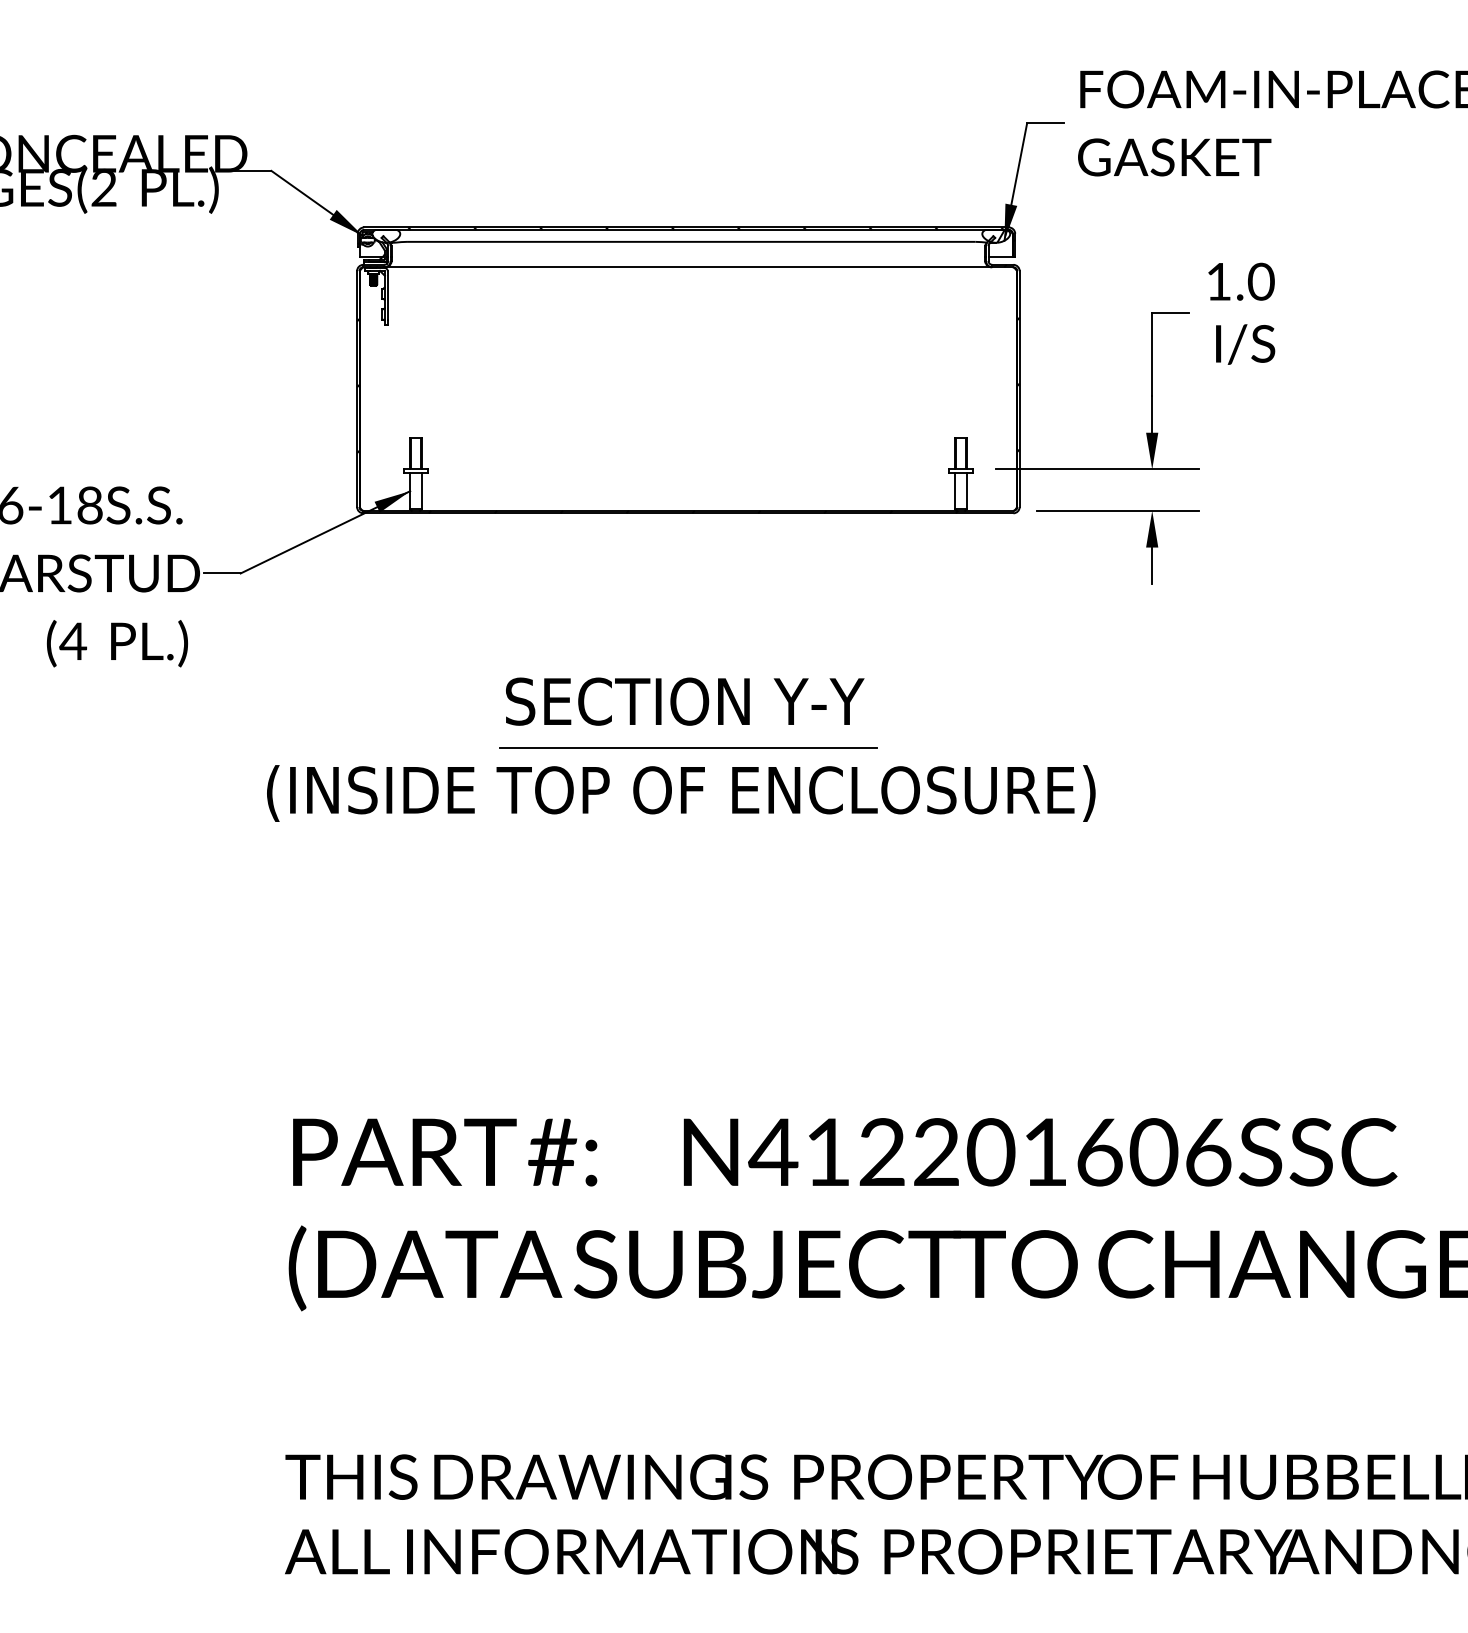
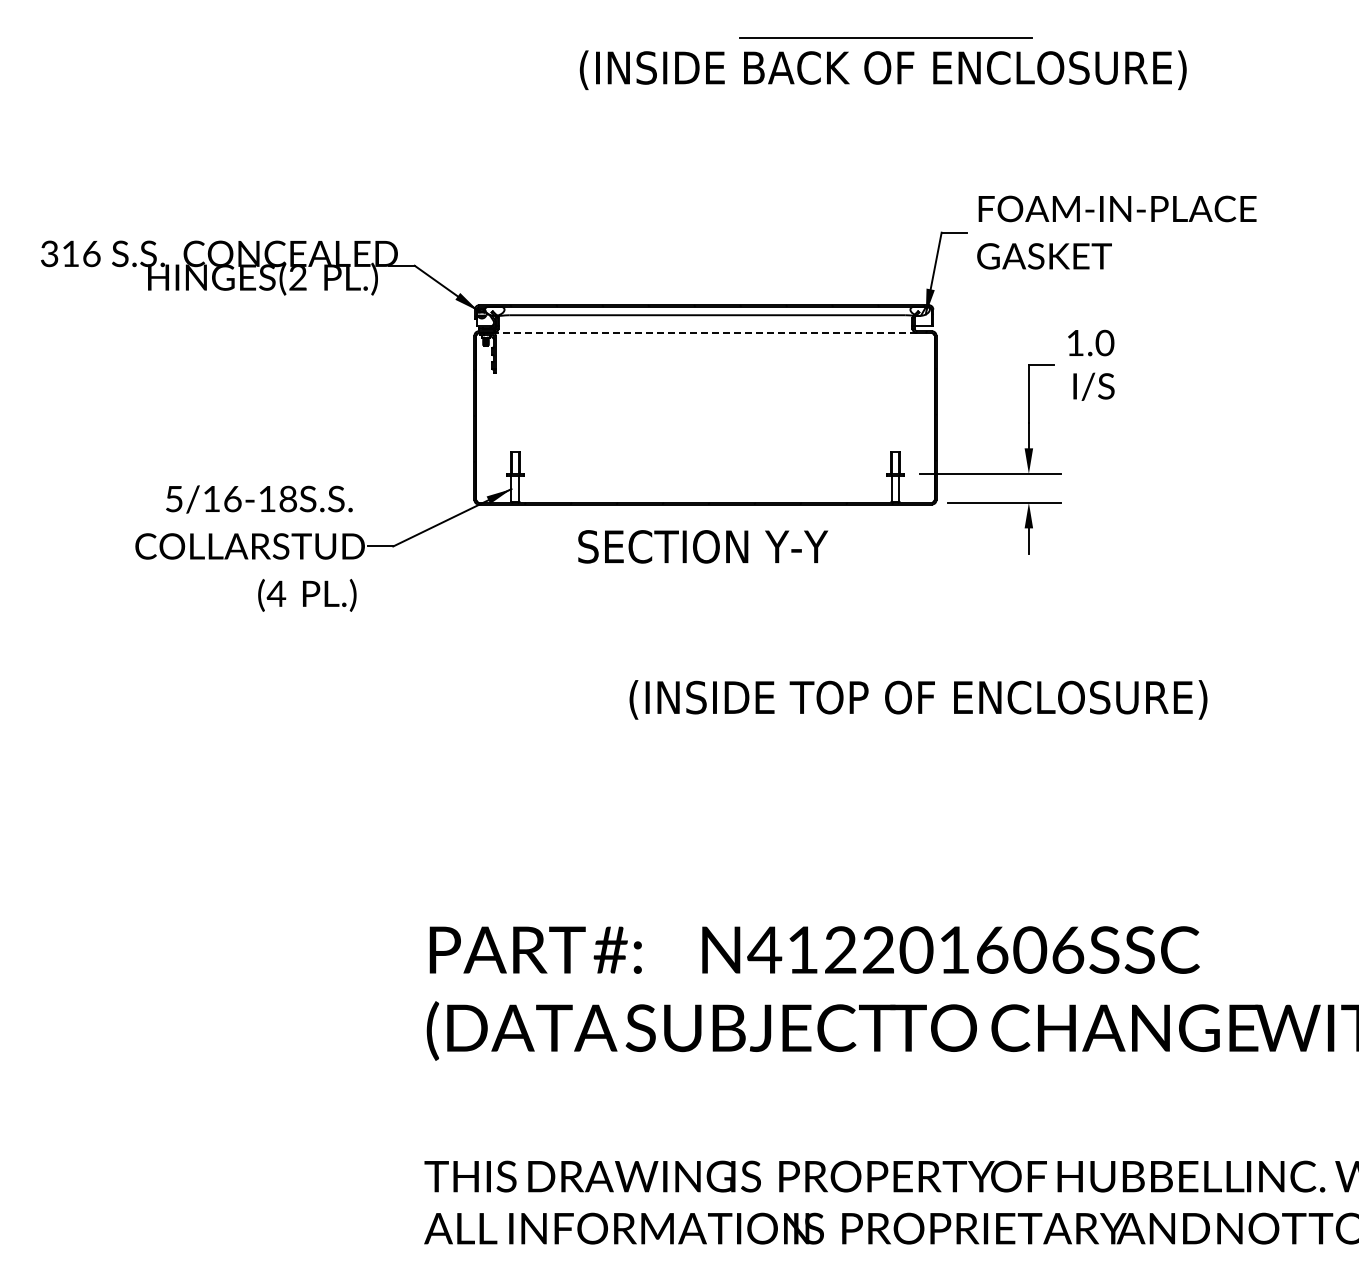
line: (687, 266) -> (704, 332), solid -> dashed
text: (685, 701) -> (703, 546), moved
line: (688, 748) -> (705, 668), removed
text: (681, 792) -> (918, 699), moved

